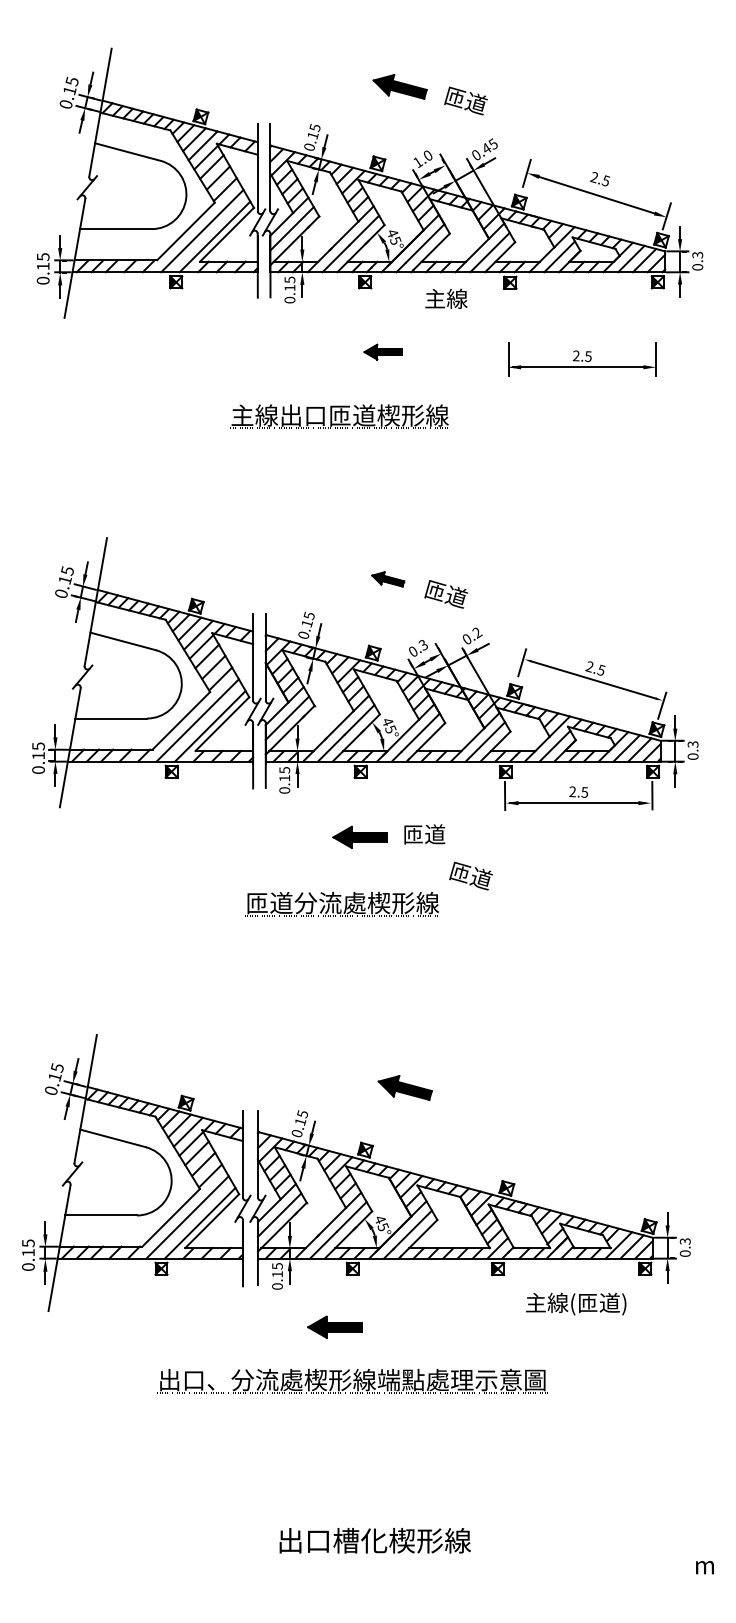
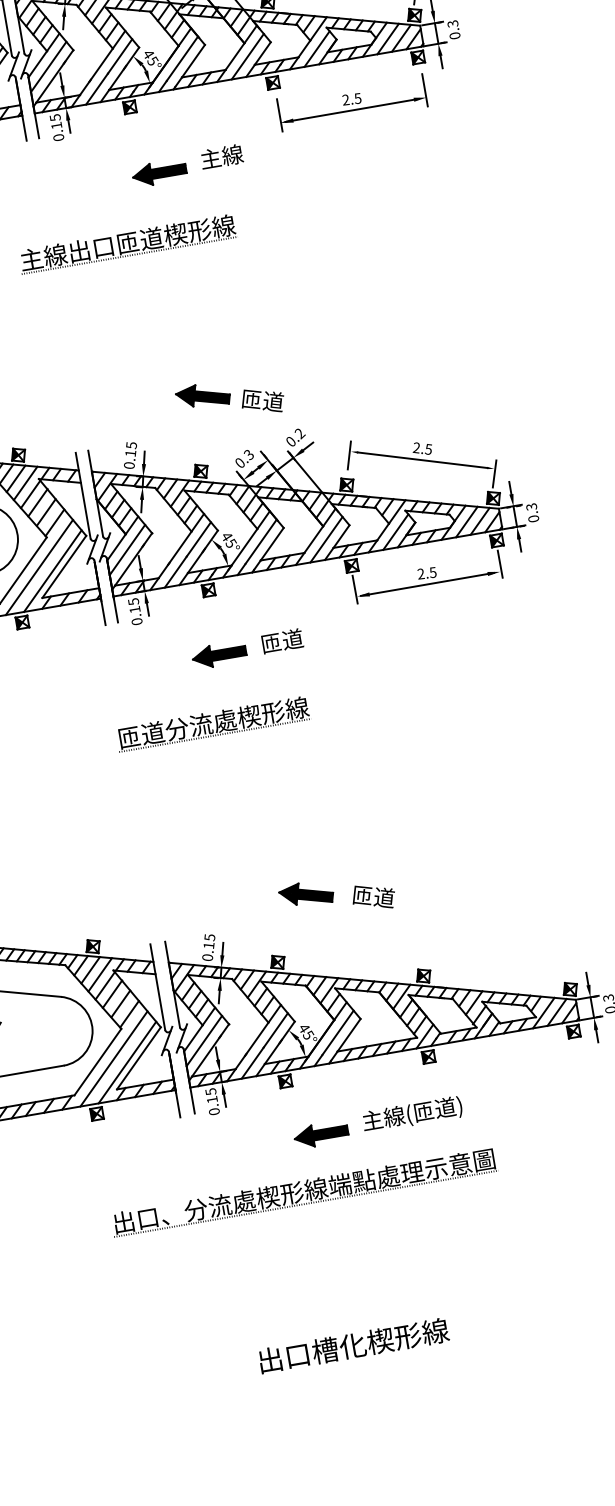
text: (446, 298) -> (221, 156), moved
part: (382, 351) -> (158, 172), size x1.43
part: (582, 359) -> (352, 102), moved
part: (387, 579) -> (202, 396), size x1.67
text: (470, 875) -> (373, 896), moved
text: (576, 1303) -> (412, 1114), moved
part: (334, 1326) -> (320, 1133), moved

